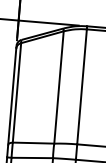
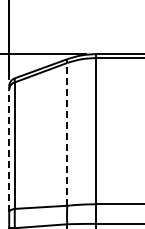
line: (59, 86) -> (67, 133), solid -> dashed
line: (12, 96) -> (9, 150), solid -> dashed

